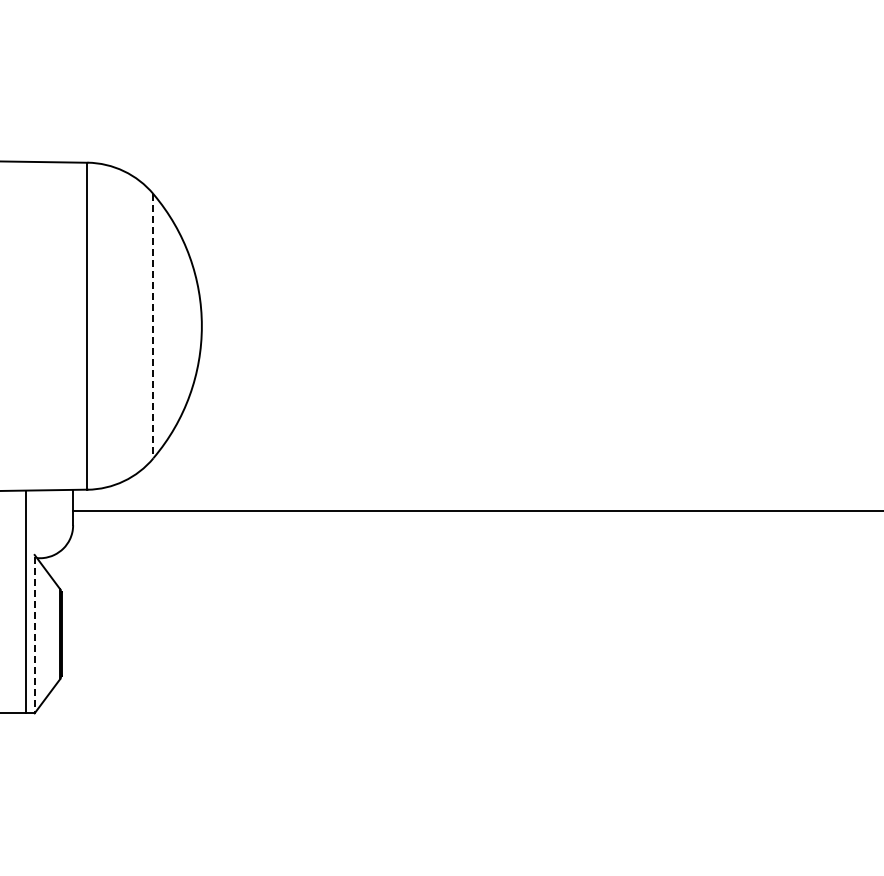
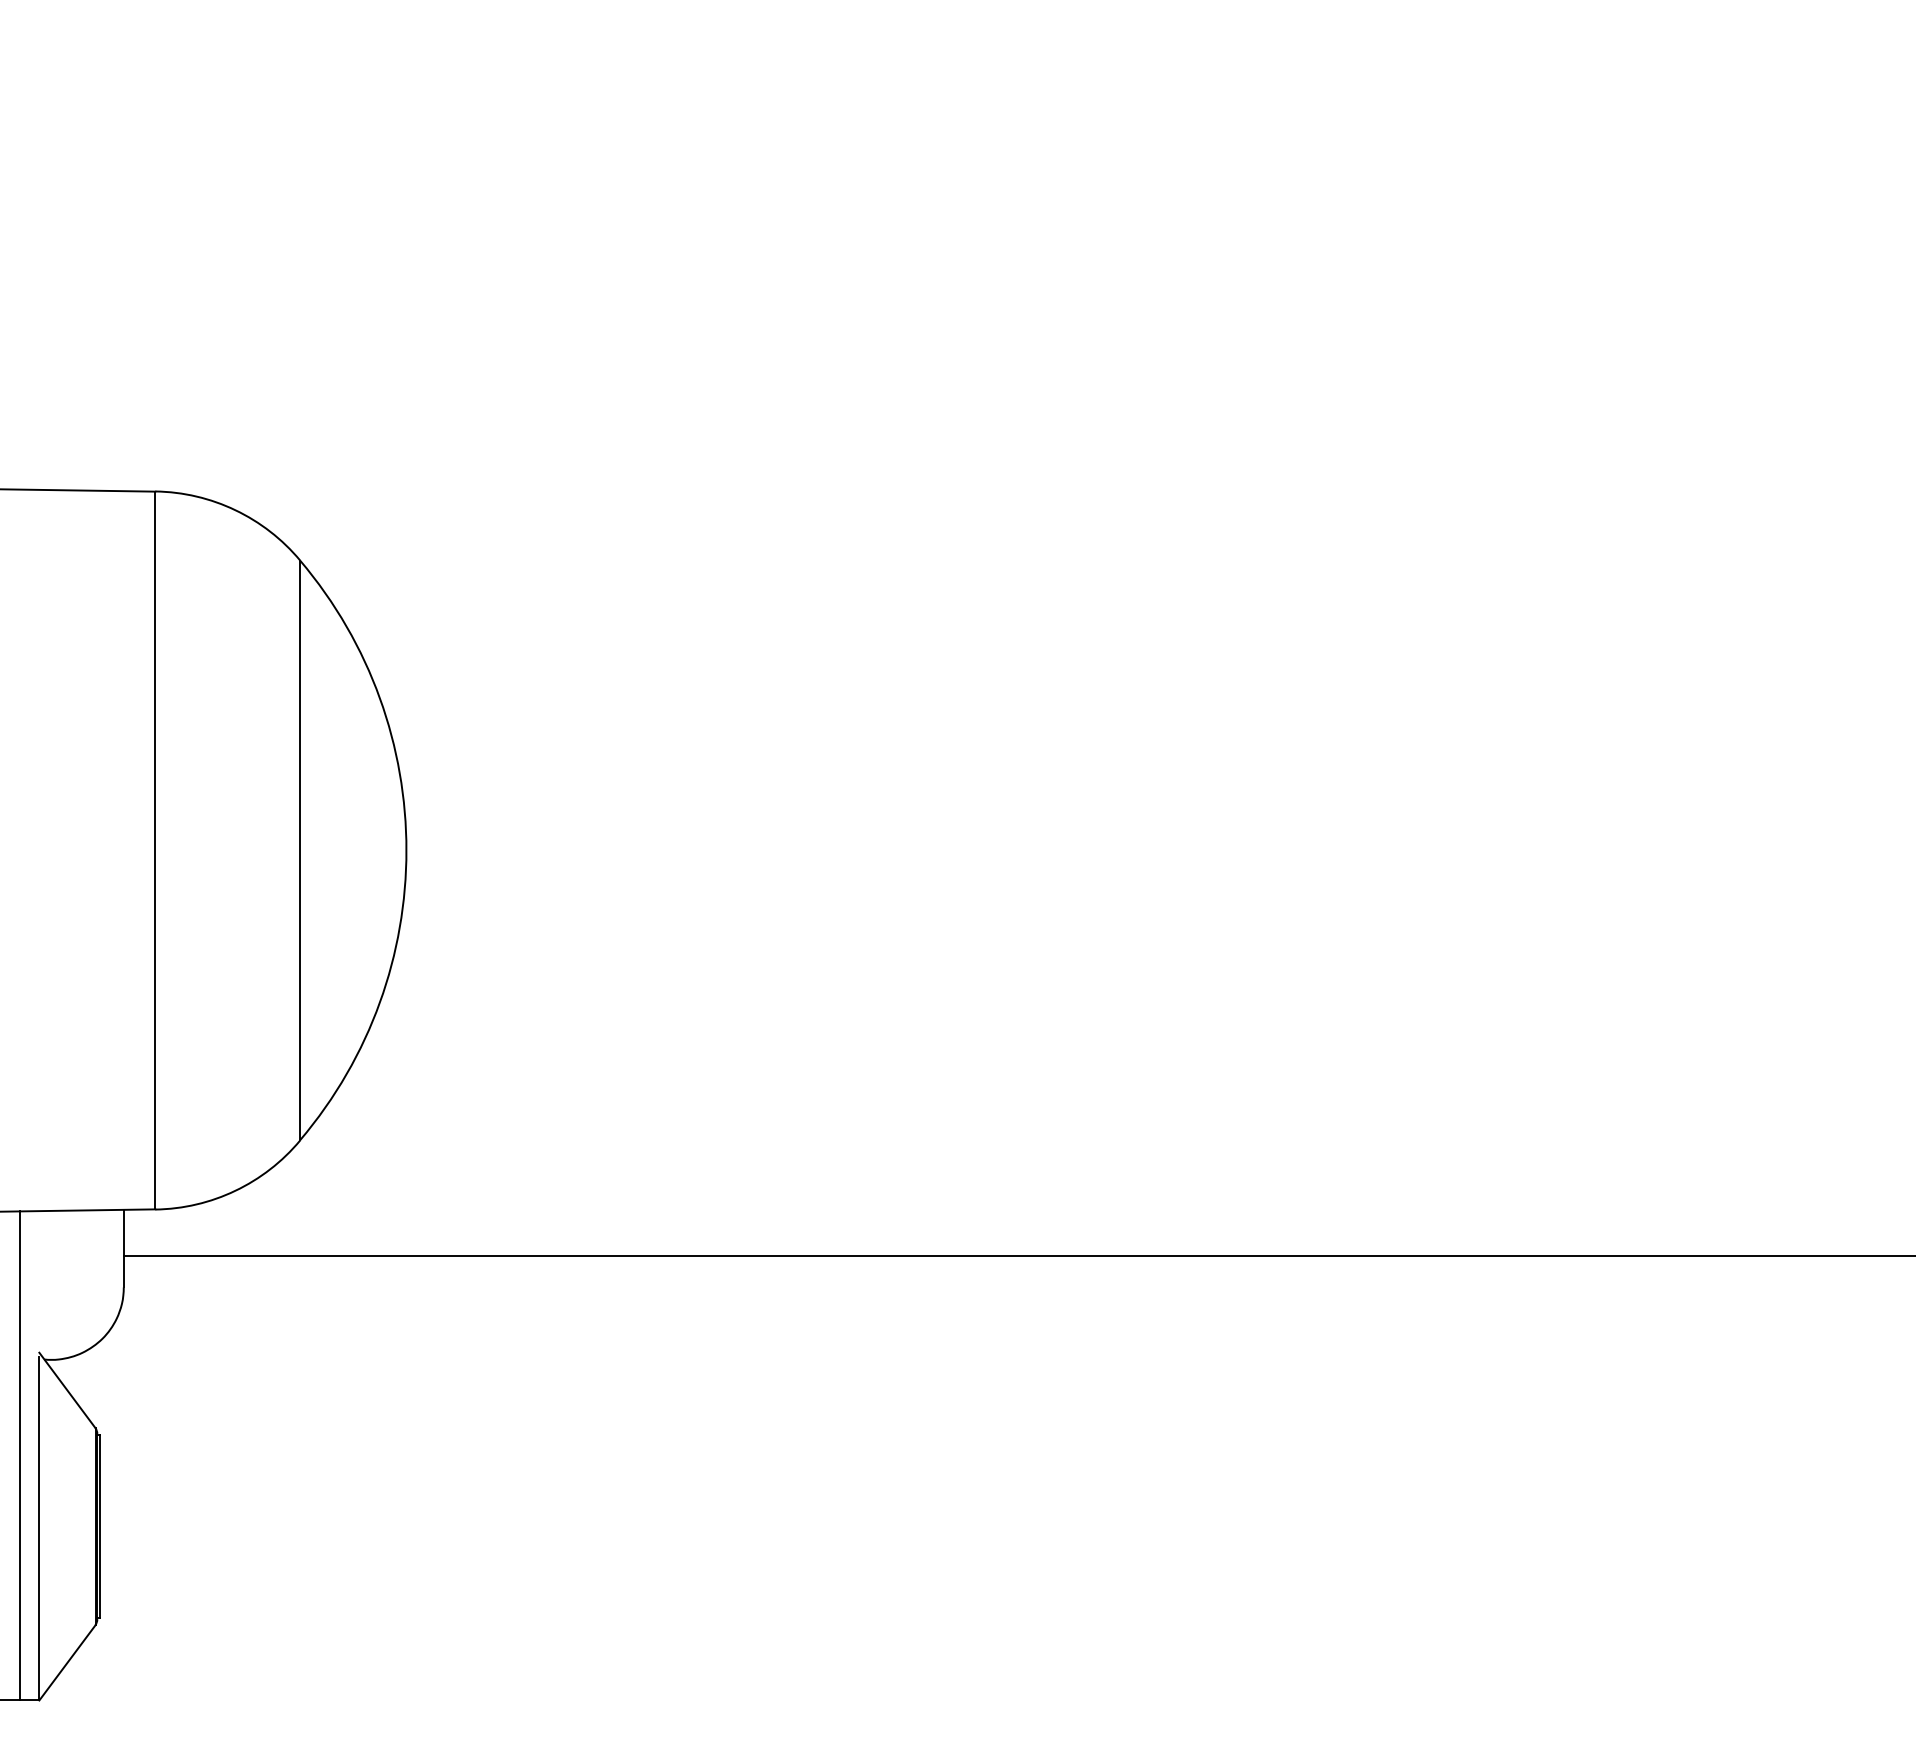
line: (153, 326) -> (300, 851), dashed -> solid
line: (34, 635) -> (38, 1529), dashed -> solid

